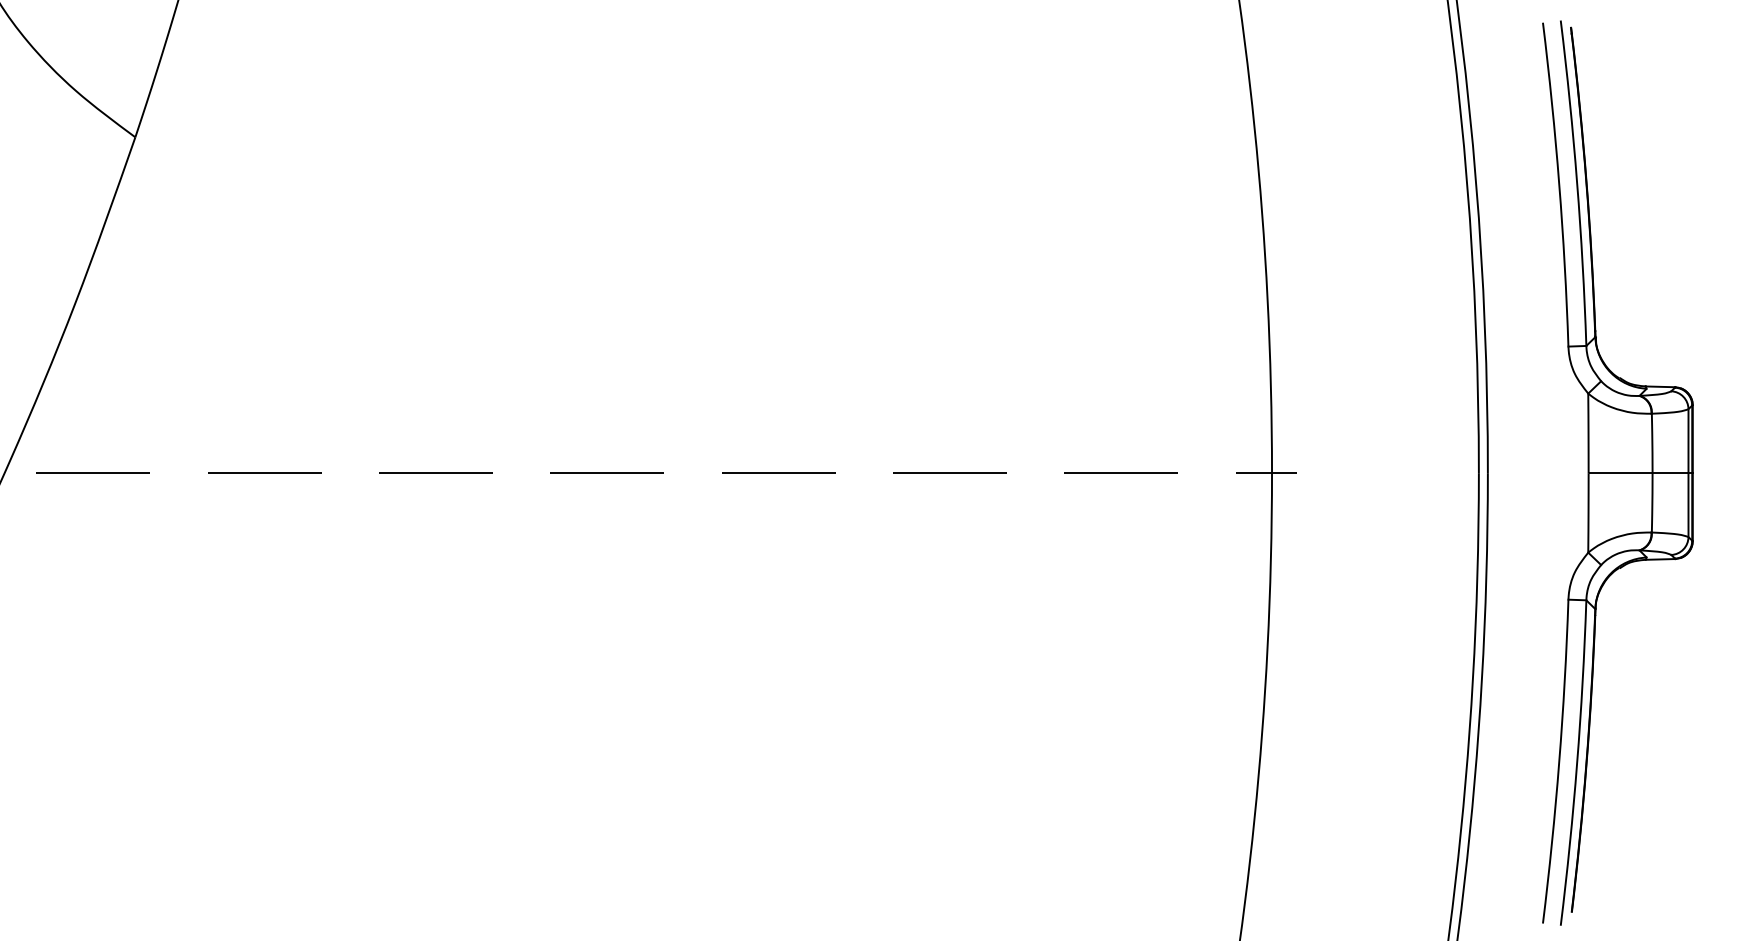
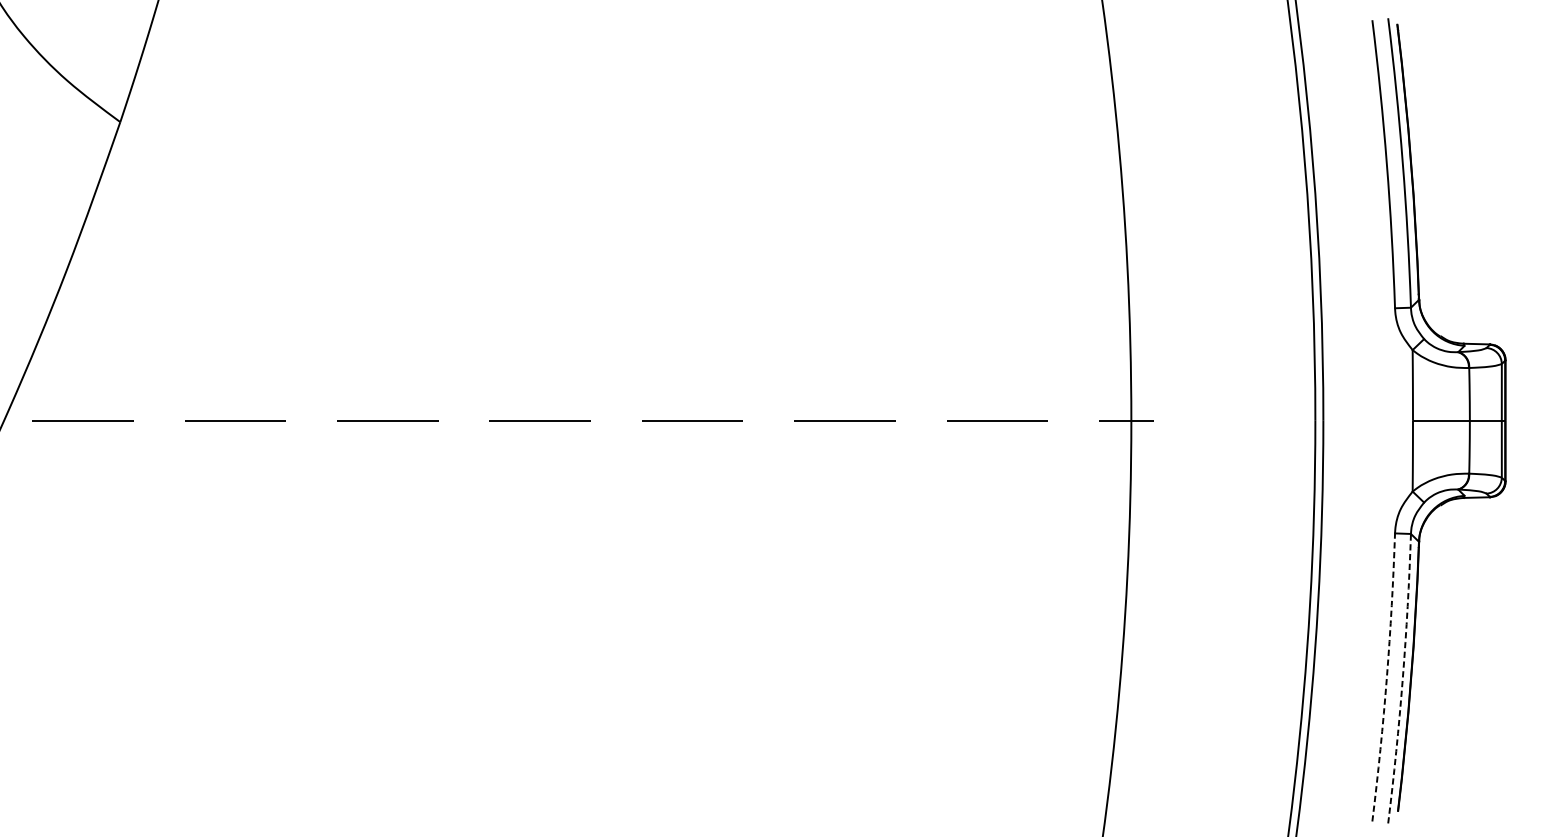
arc: (1559, 761) -> (1387, 677), solid -> dashed
arc: (1577, 763) -> (1403, 679), solid -> dashed

